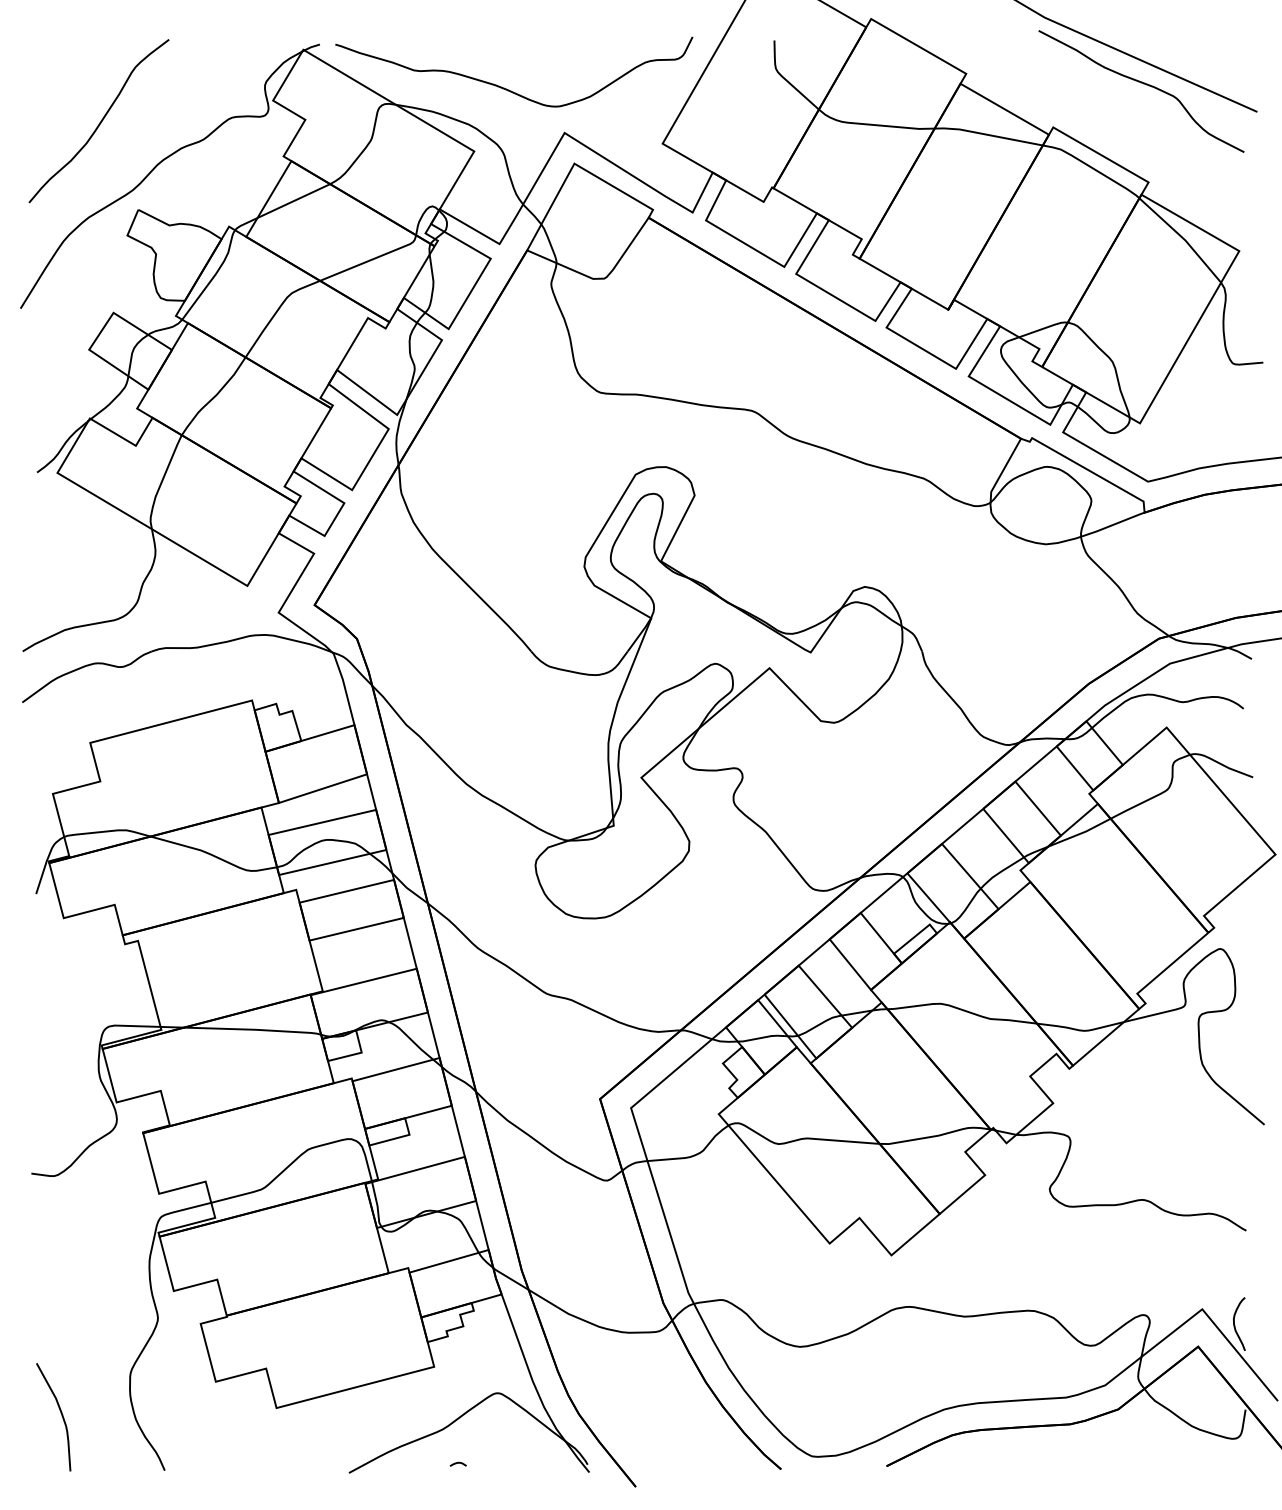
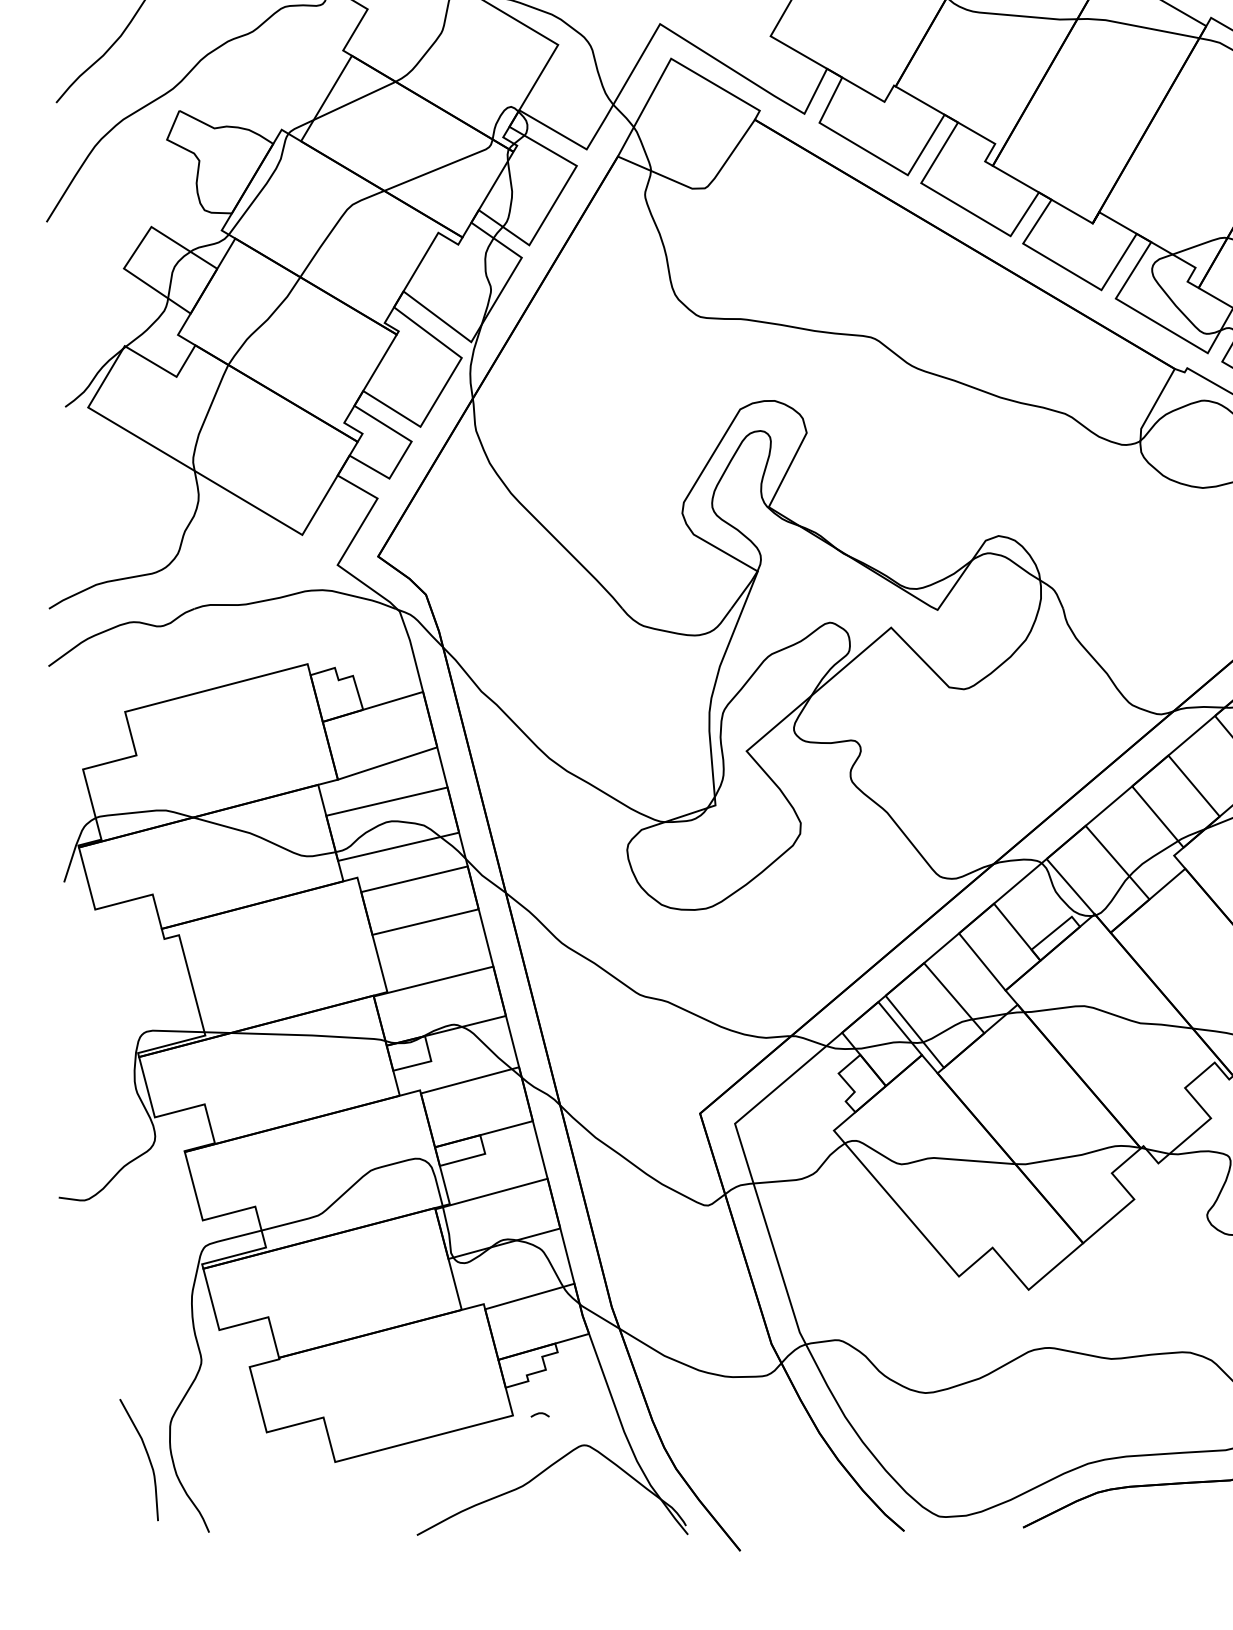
curve: (60, 1413) -> (146, 1455), moved
curve: (457, 1463) -> (539, 1414), moved

